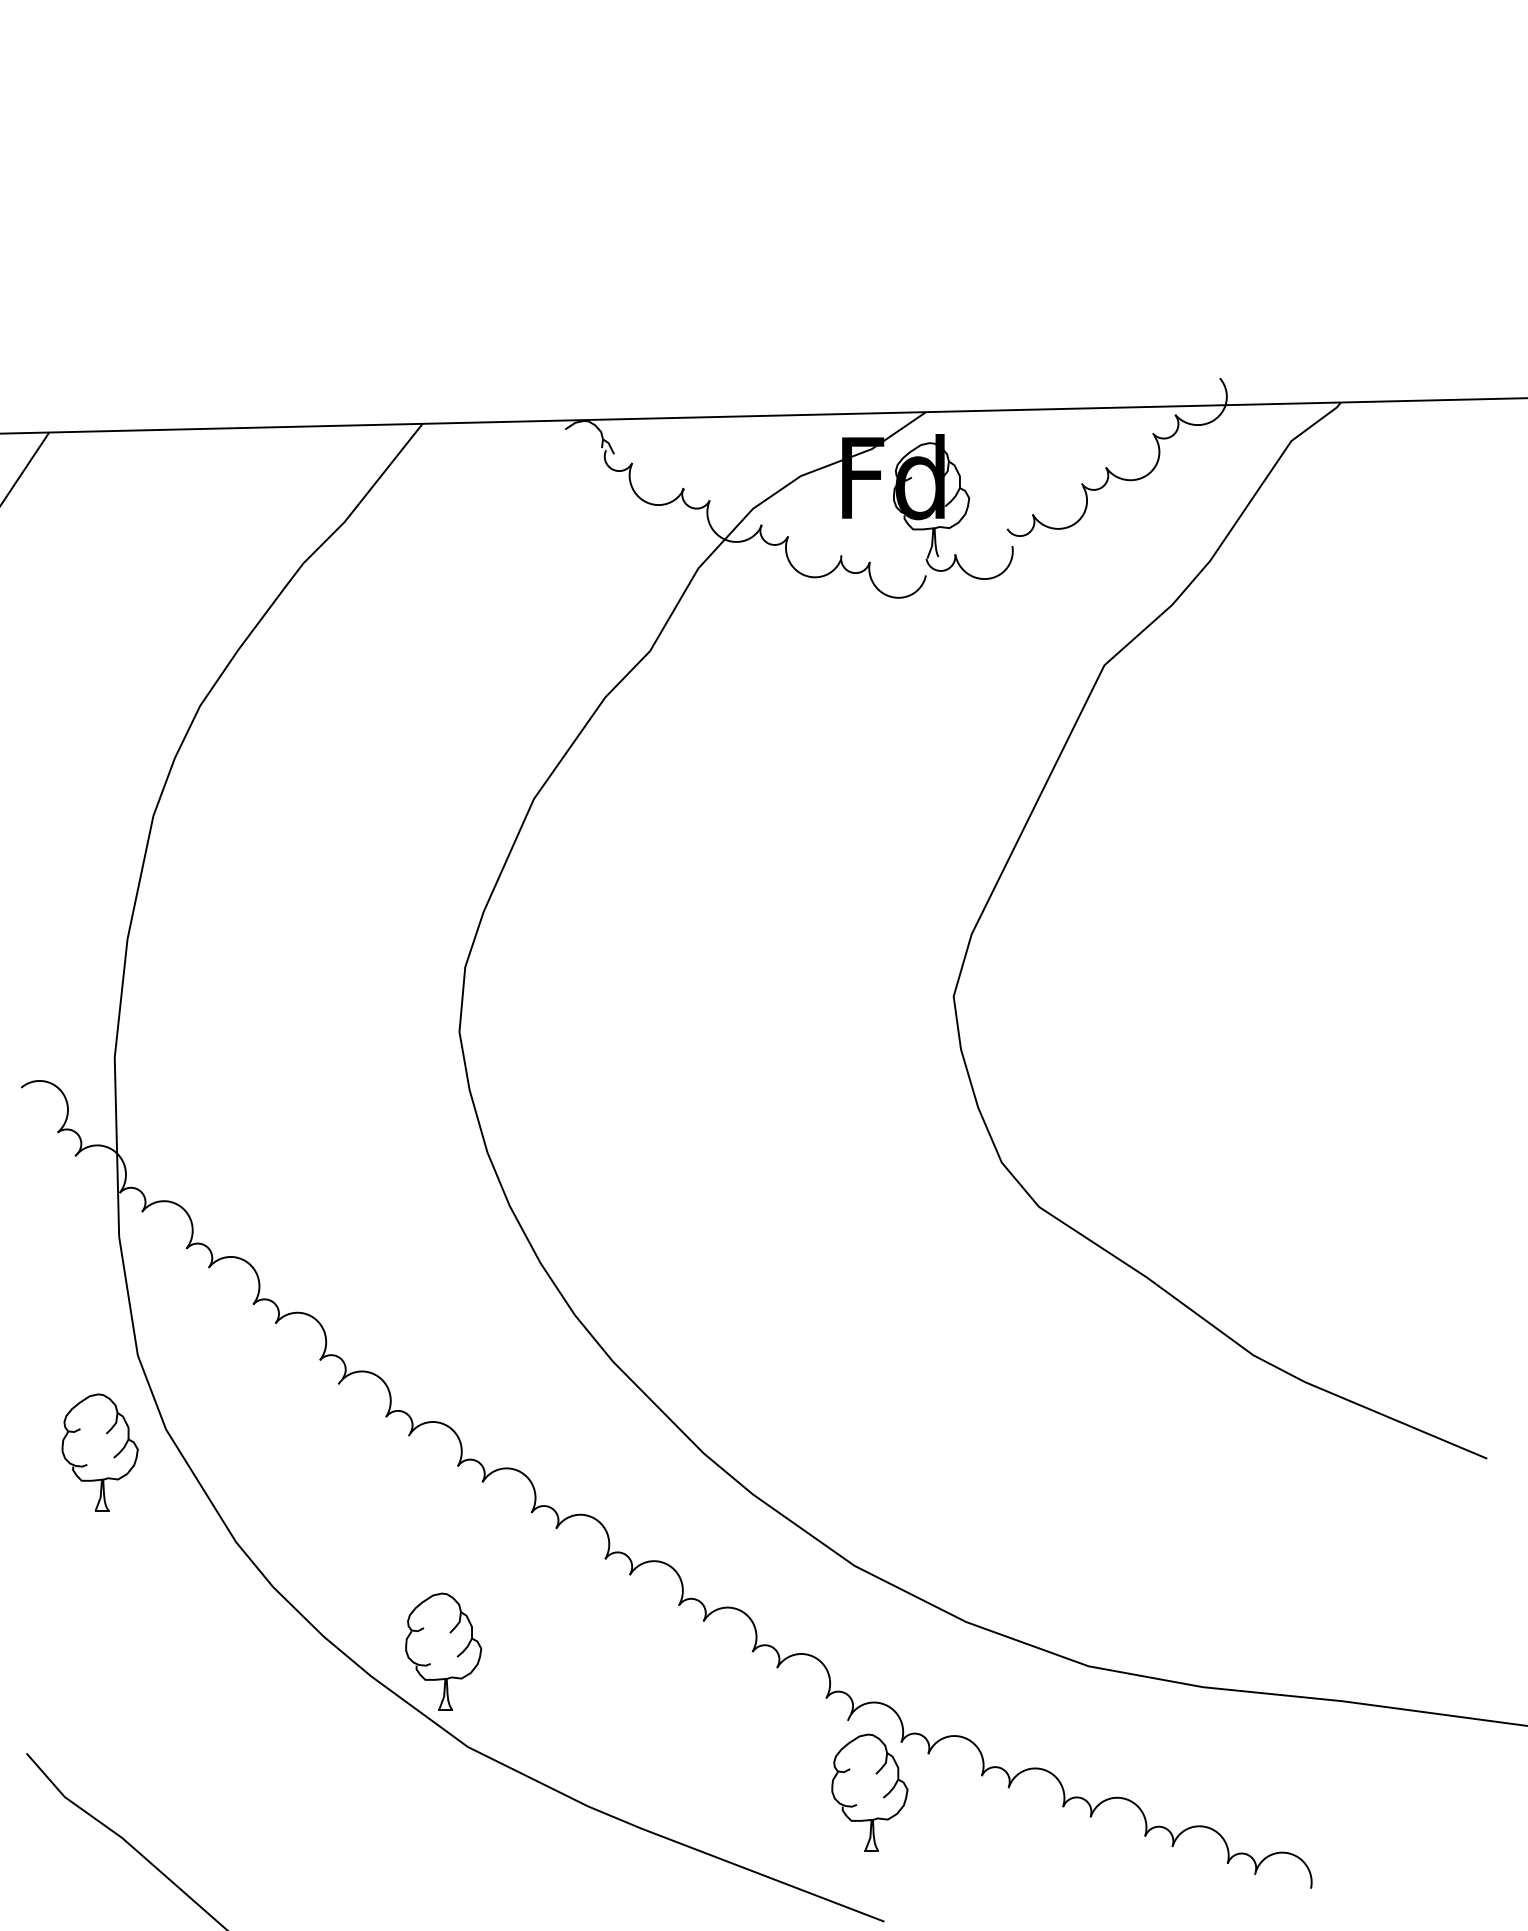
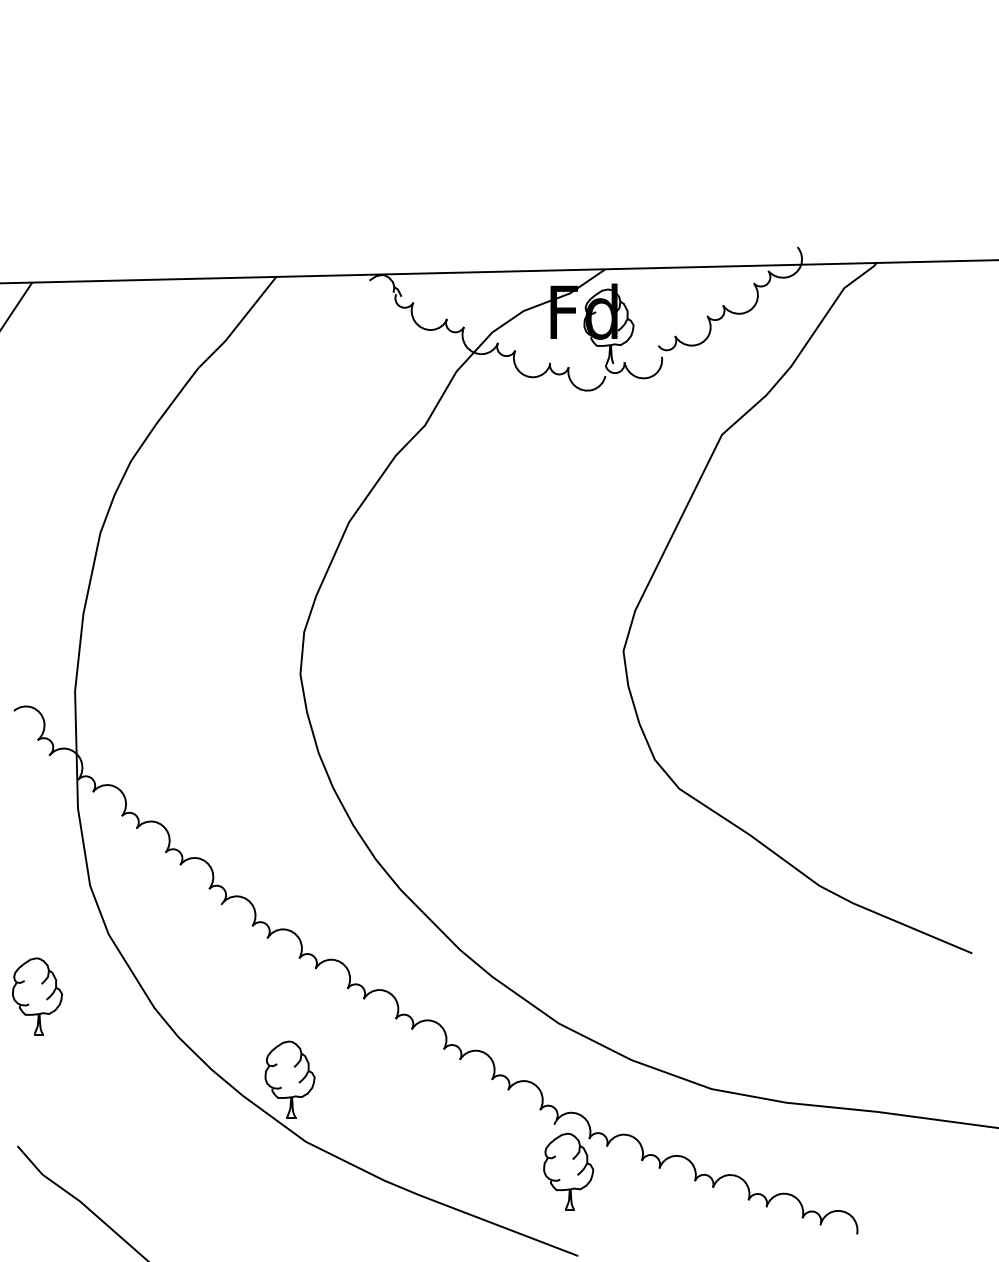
part: (100, 1452) -> (37, 996), moved

